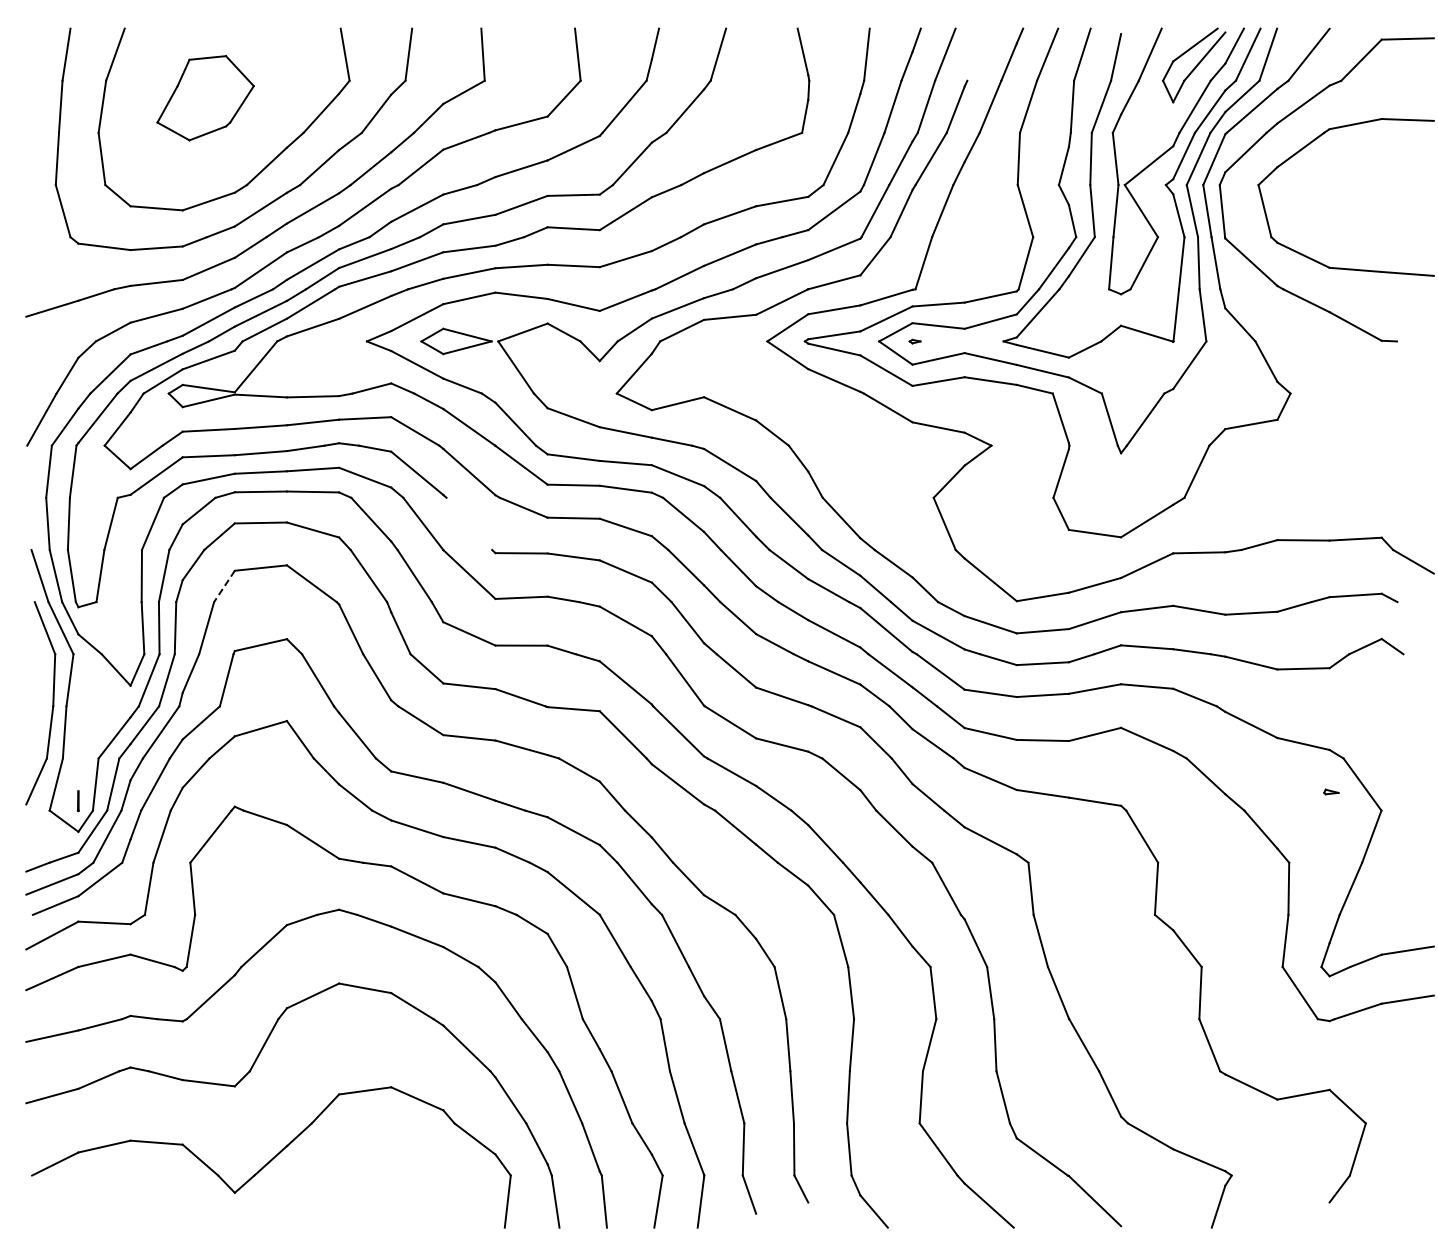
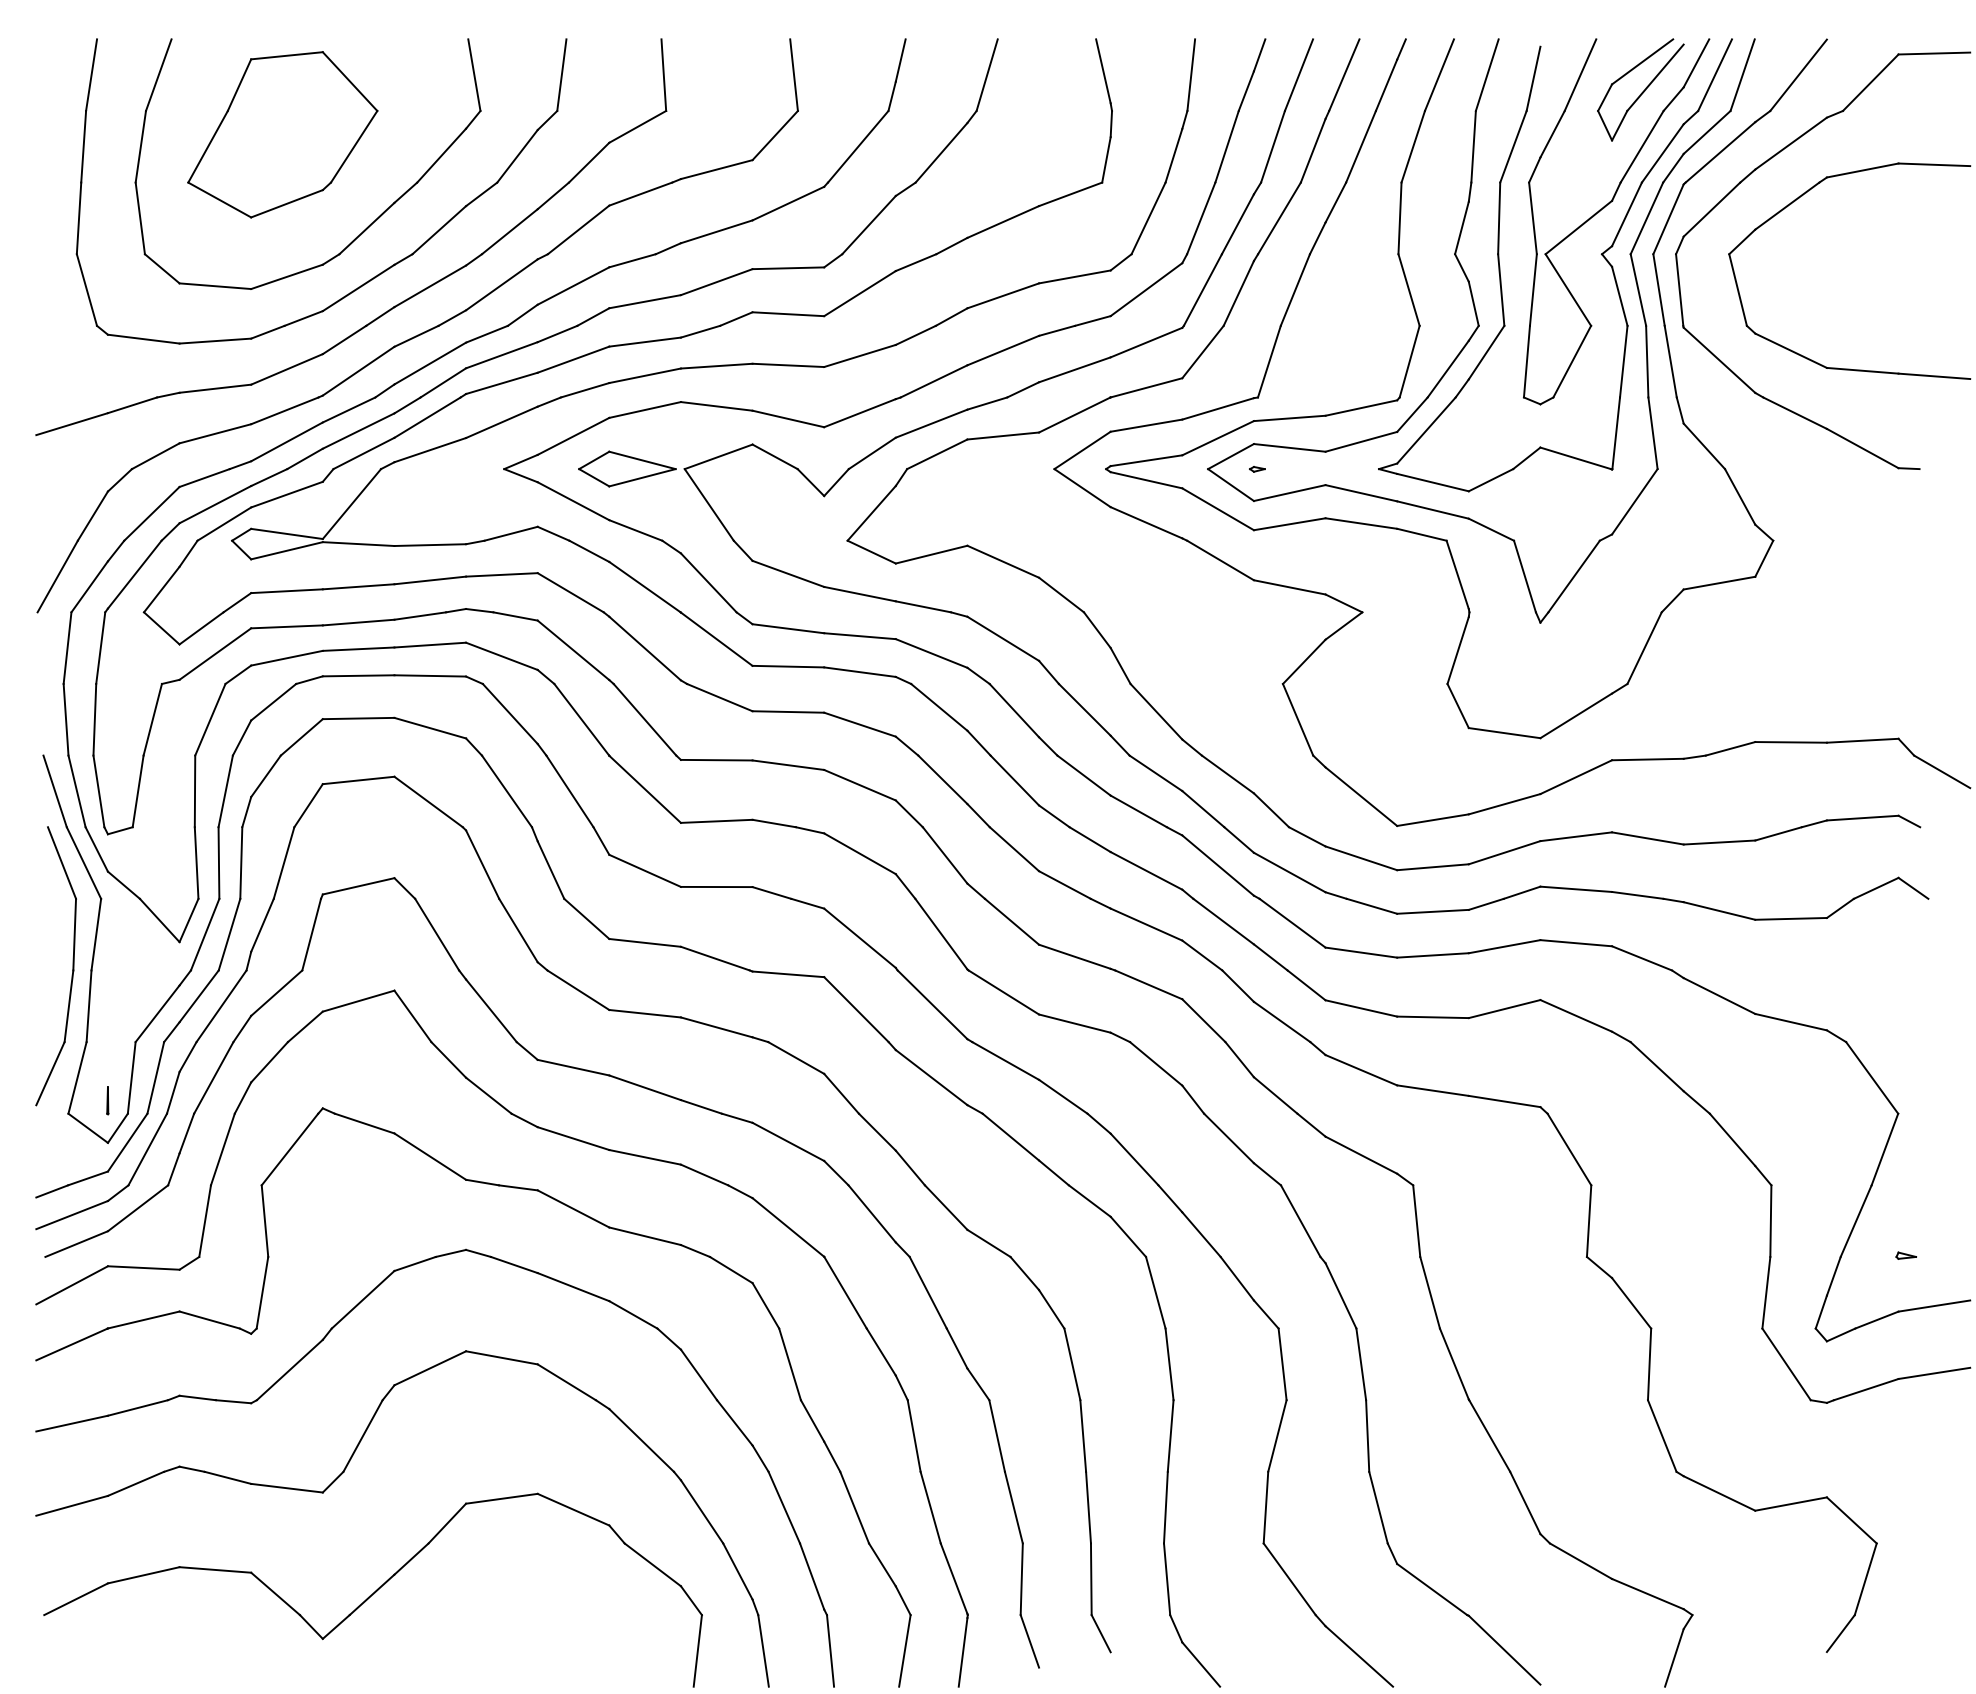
line: (978, 54) -> (1344, 74), added
part: (205, 98) -> (282, 135), size x1.43
line: (469, 523) -> (645, 719), added
line: (224, 586) -> (308, 805), dashed -> solid
part: (1331, 791) -> (1906, 1255), moved

